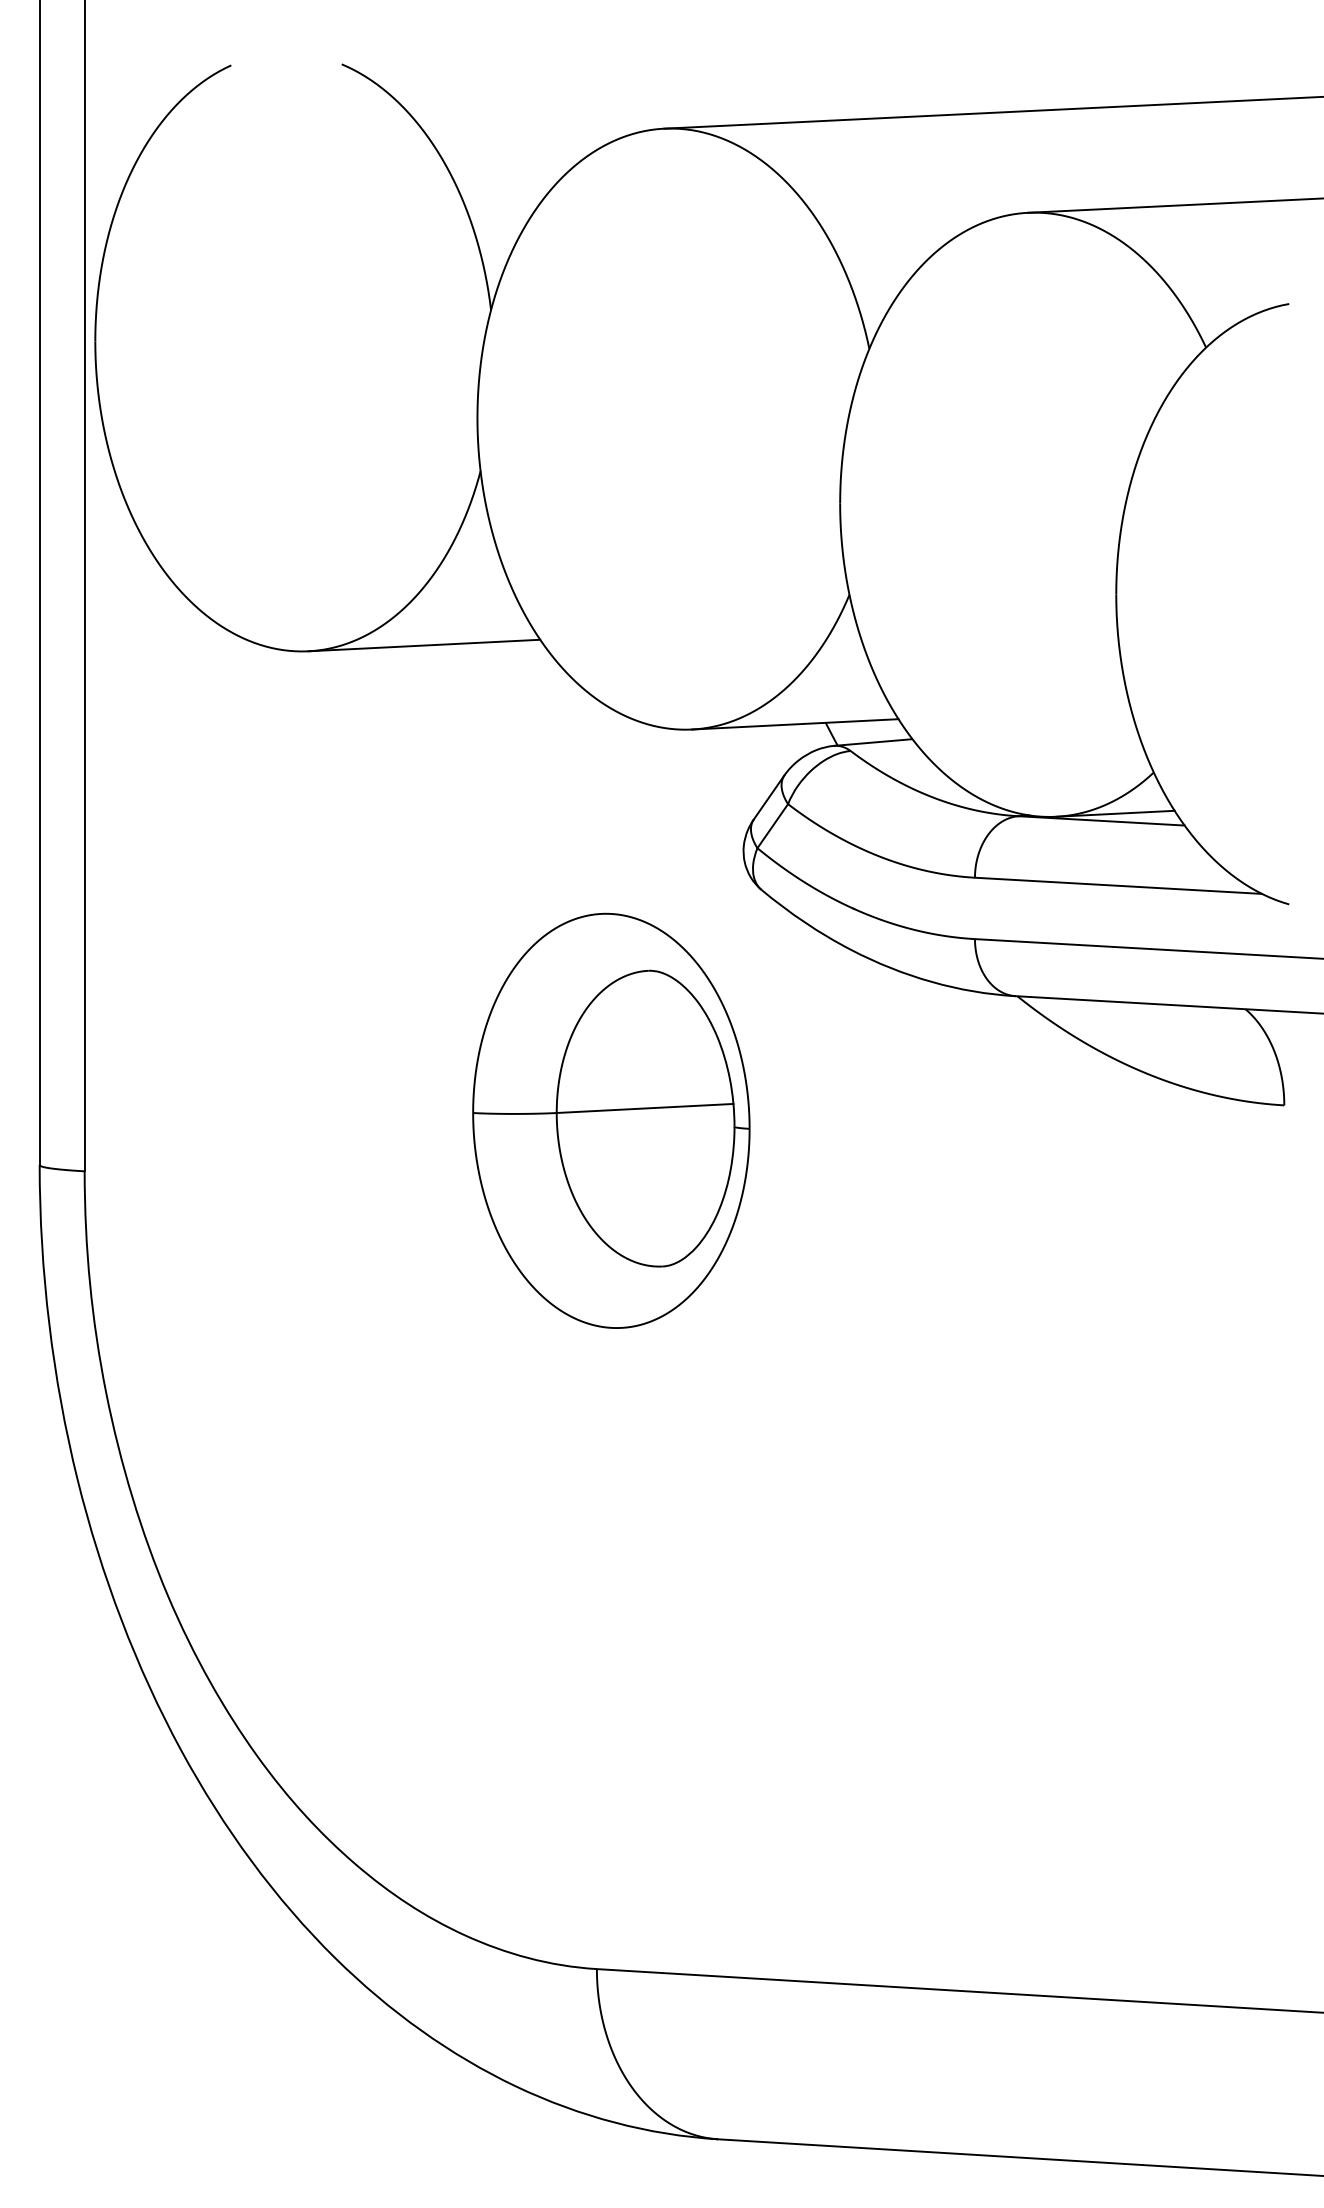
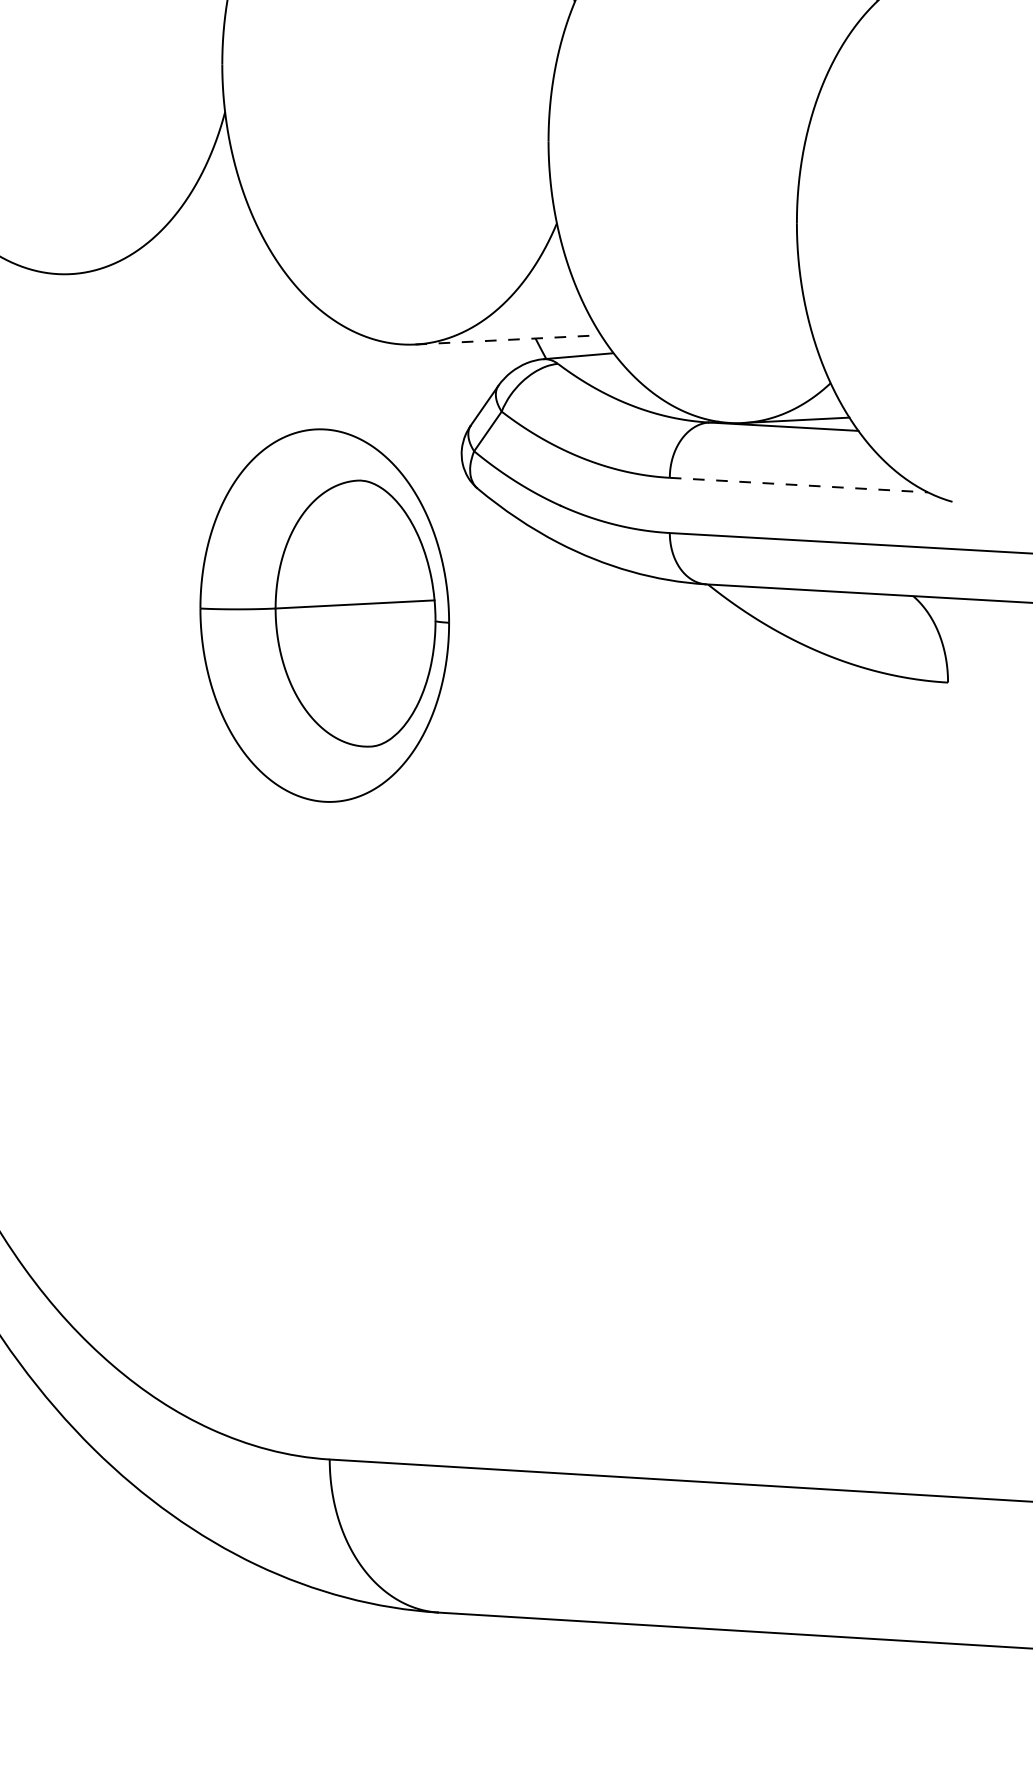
line: (424, 645) -> (174, 268), removed
line: (795, 724) -> (508, 340), solid -> dashed
line: (1118, 885) -> (798, 484), solid -> dashed
part: (611, 1120) -> (324, 615), moved

